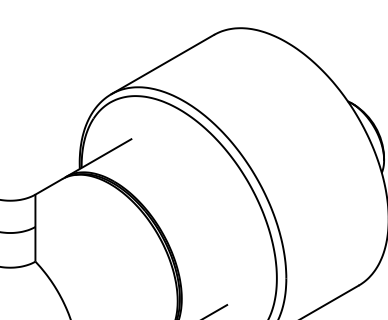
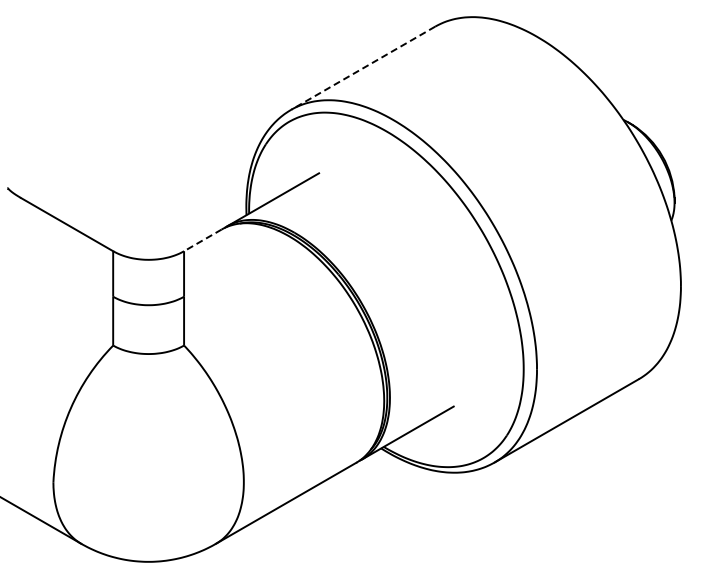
line: (162, 64) -> (362, 68), solid -> dashed
line: (48, 186) -> (202, 240), solid -> dashed

